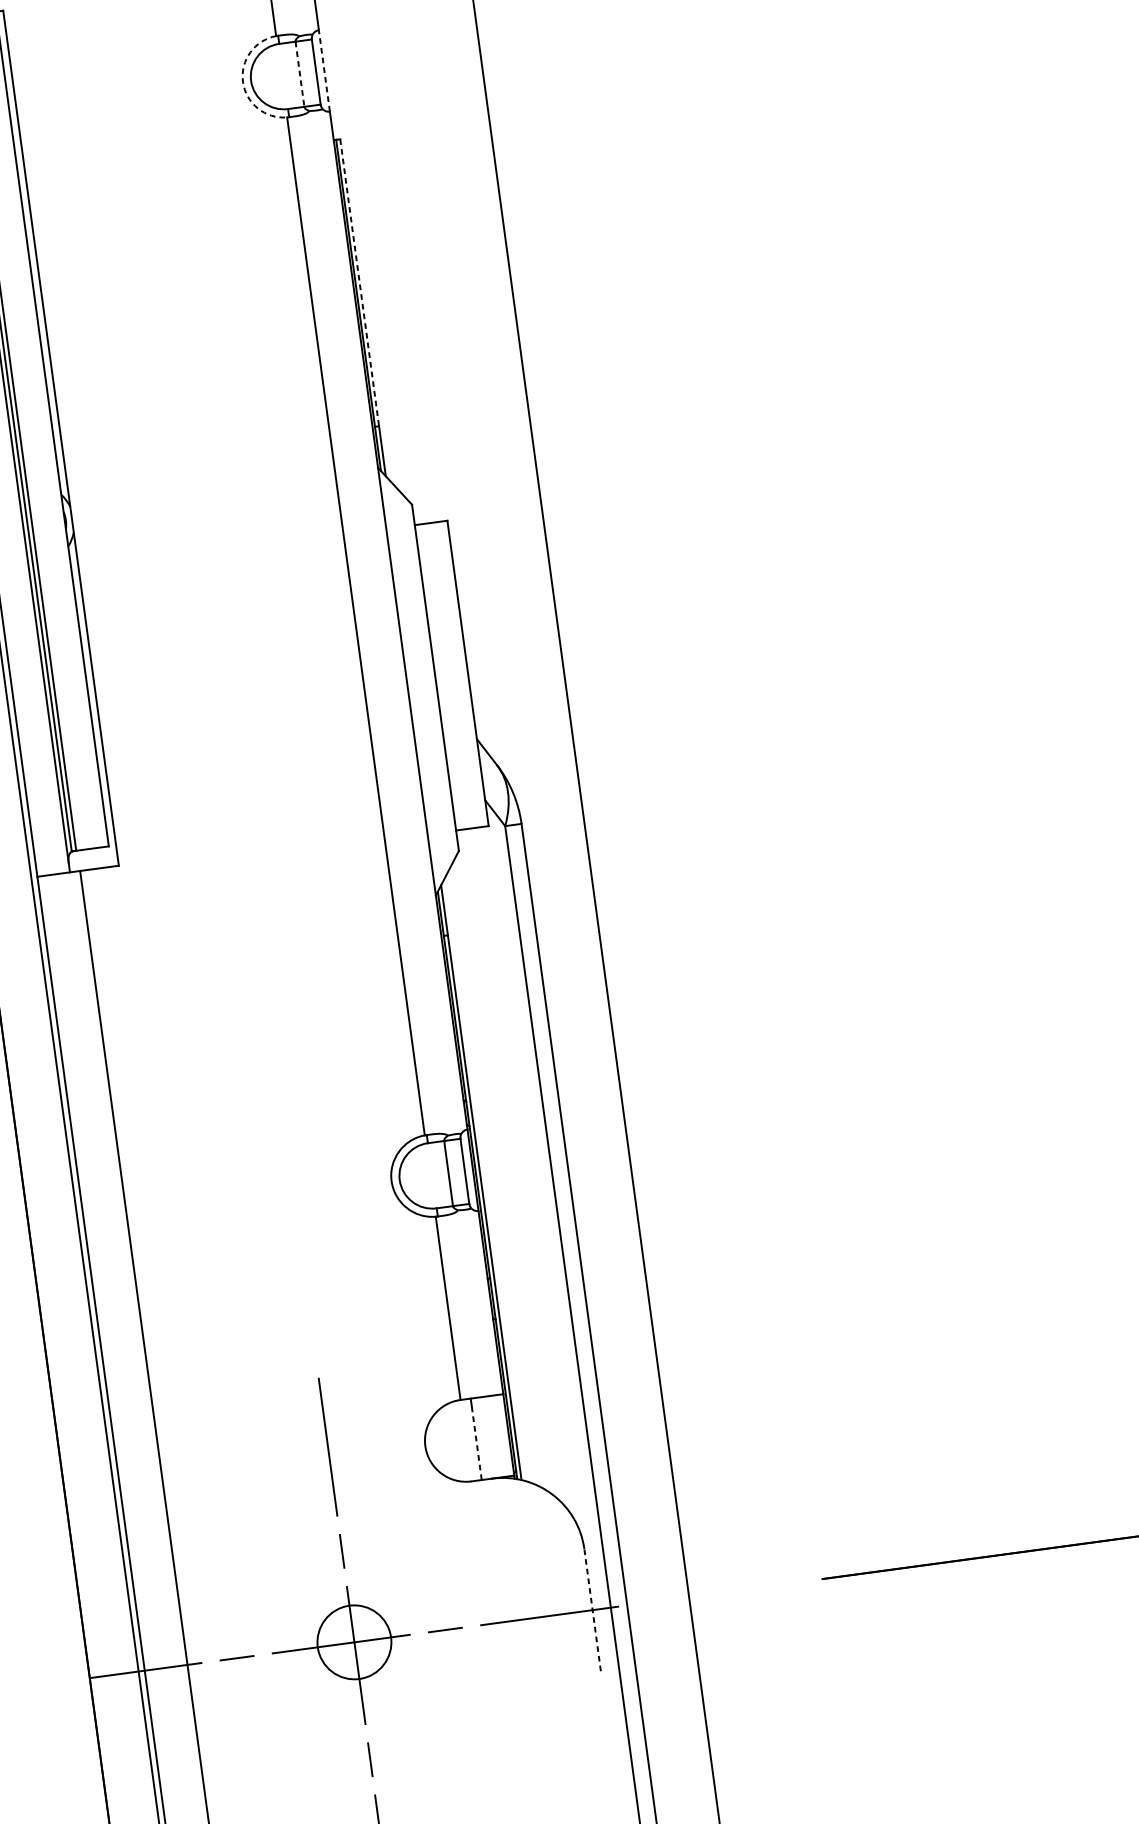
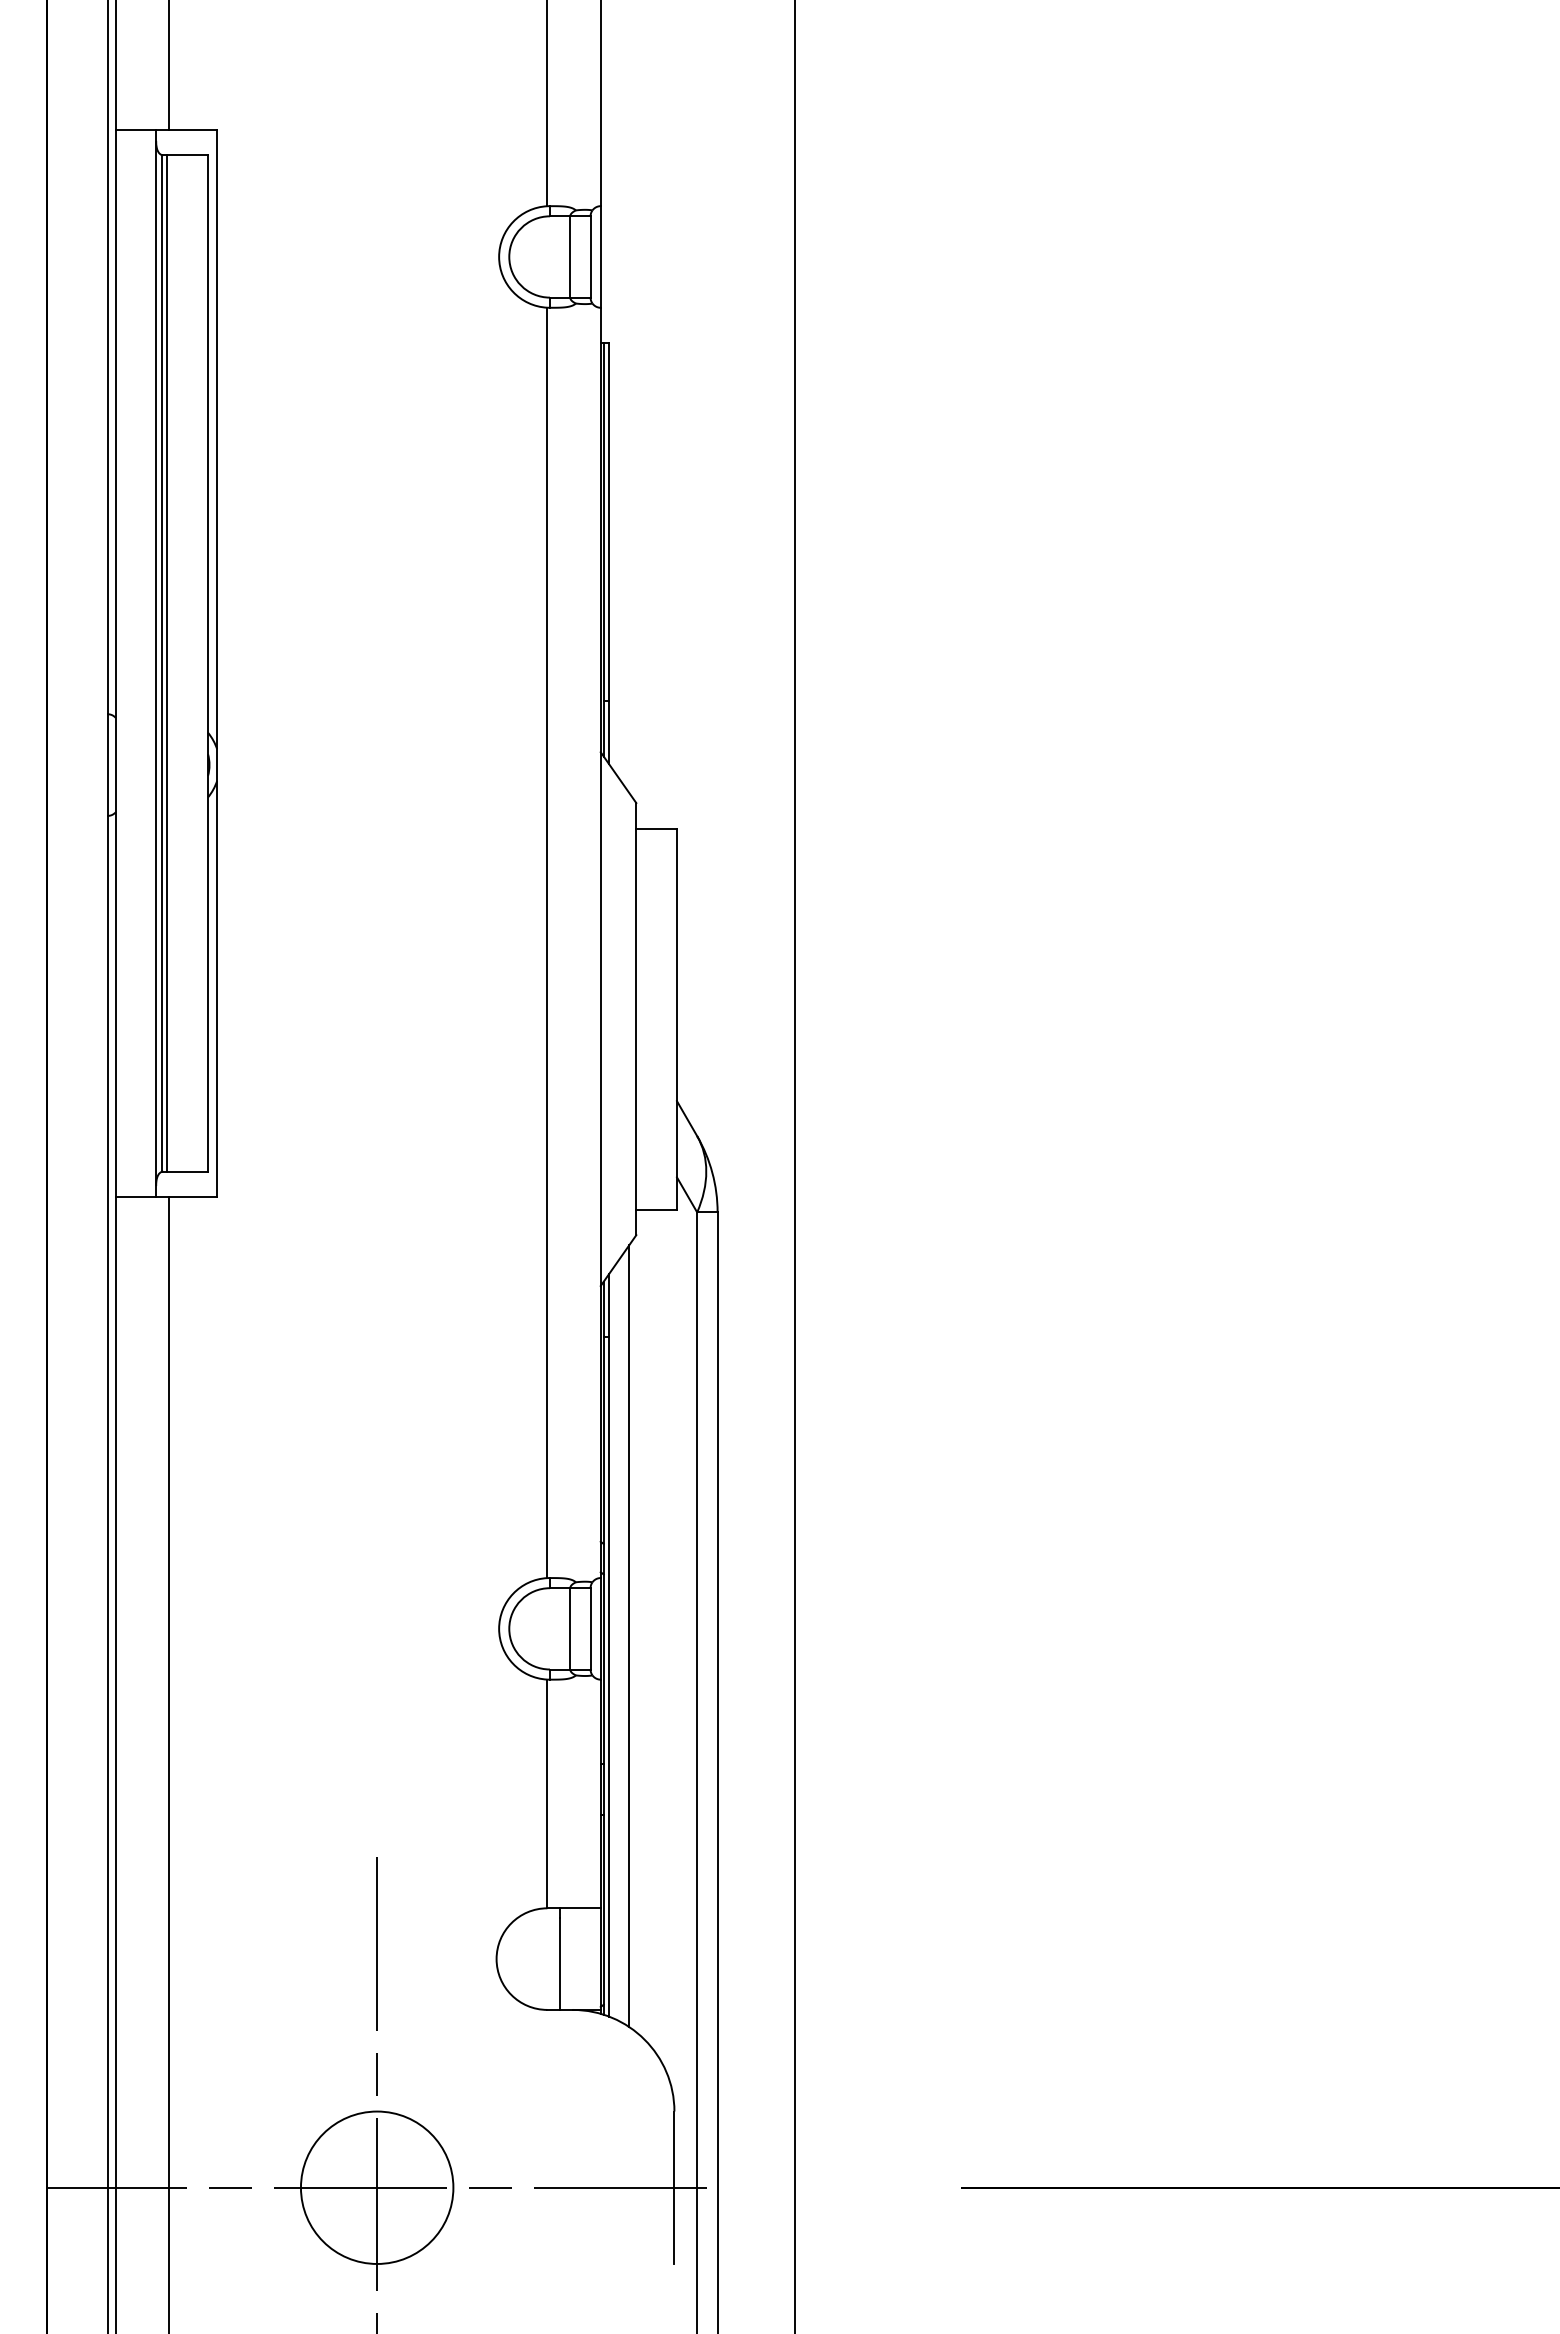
line: (324, 70) -> (600, 256), dashed -> solid
line: (300, 73) -> (570, 256), dashed -> solid
arc: (243, 81) -> (499, 256), dashed -> solid
line: (359, 282) -> (608, 522), dashed -> solid
line: (496, 1173) -> (629, 1636), added
line: (477, 1442) -> (560, 1963), dashed -> solid
line: (592, 1609) -> (674, 2187), dashed -> solid
circle: (353, 1642) -> (376, 2187), size x1.67

